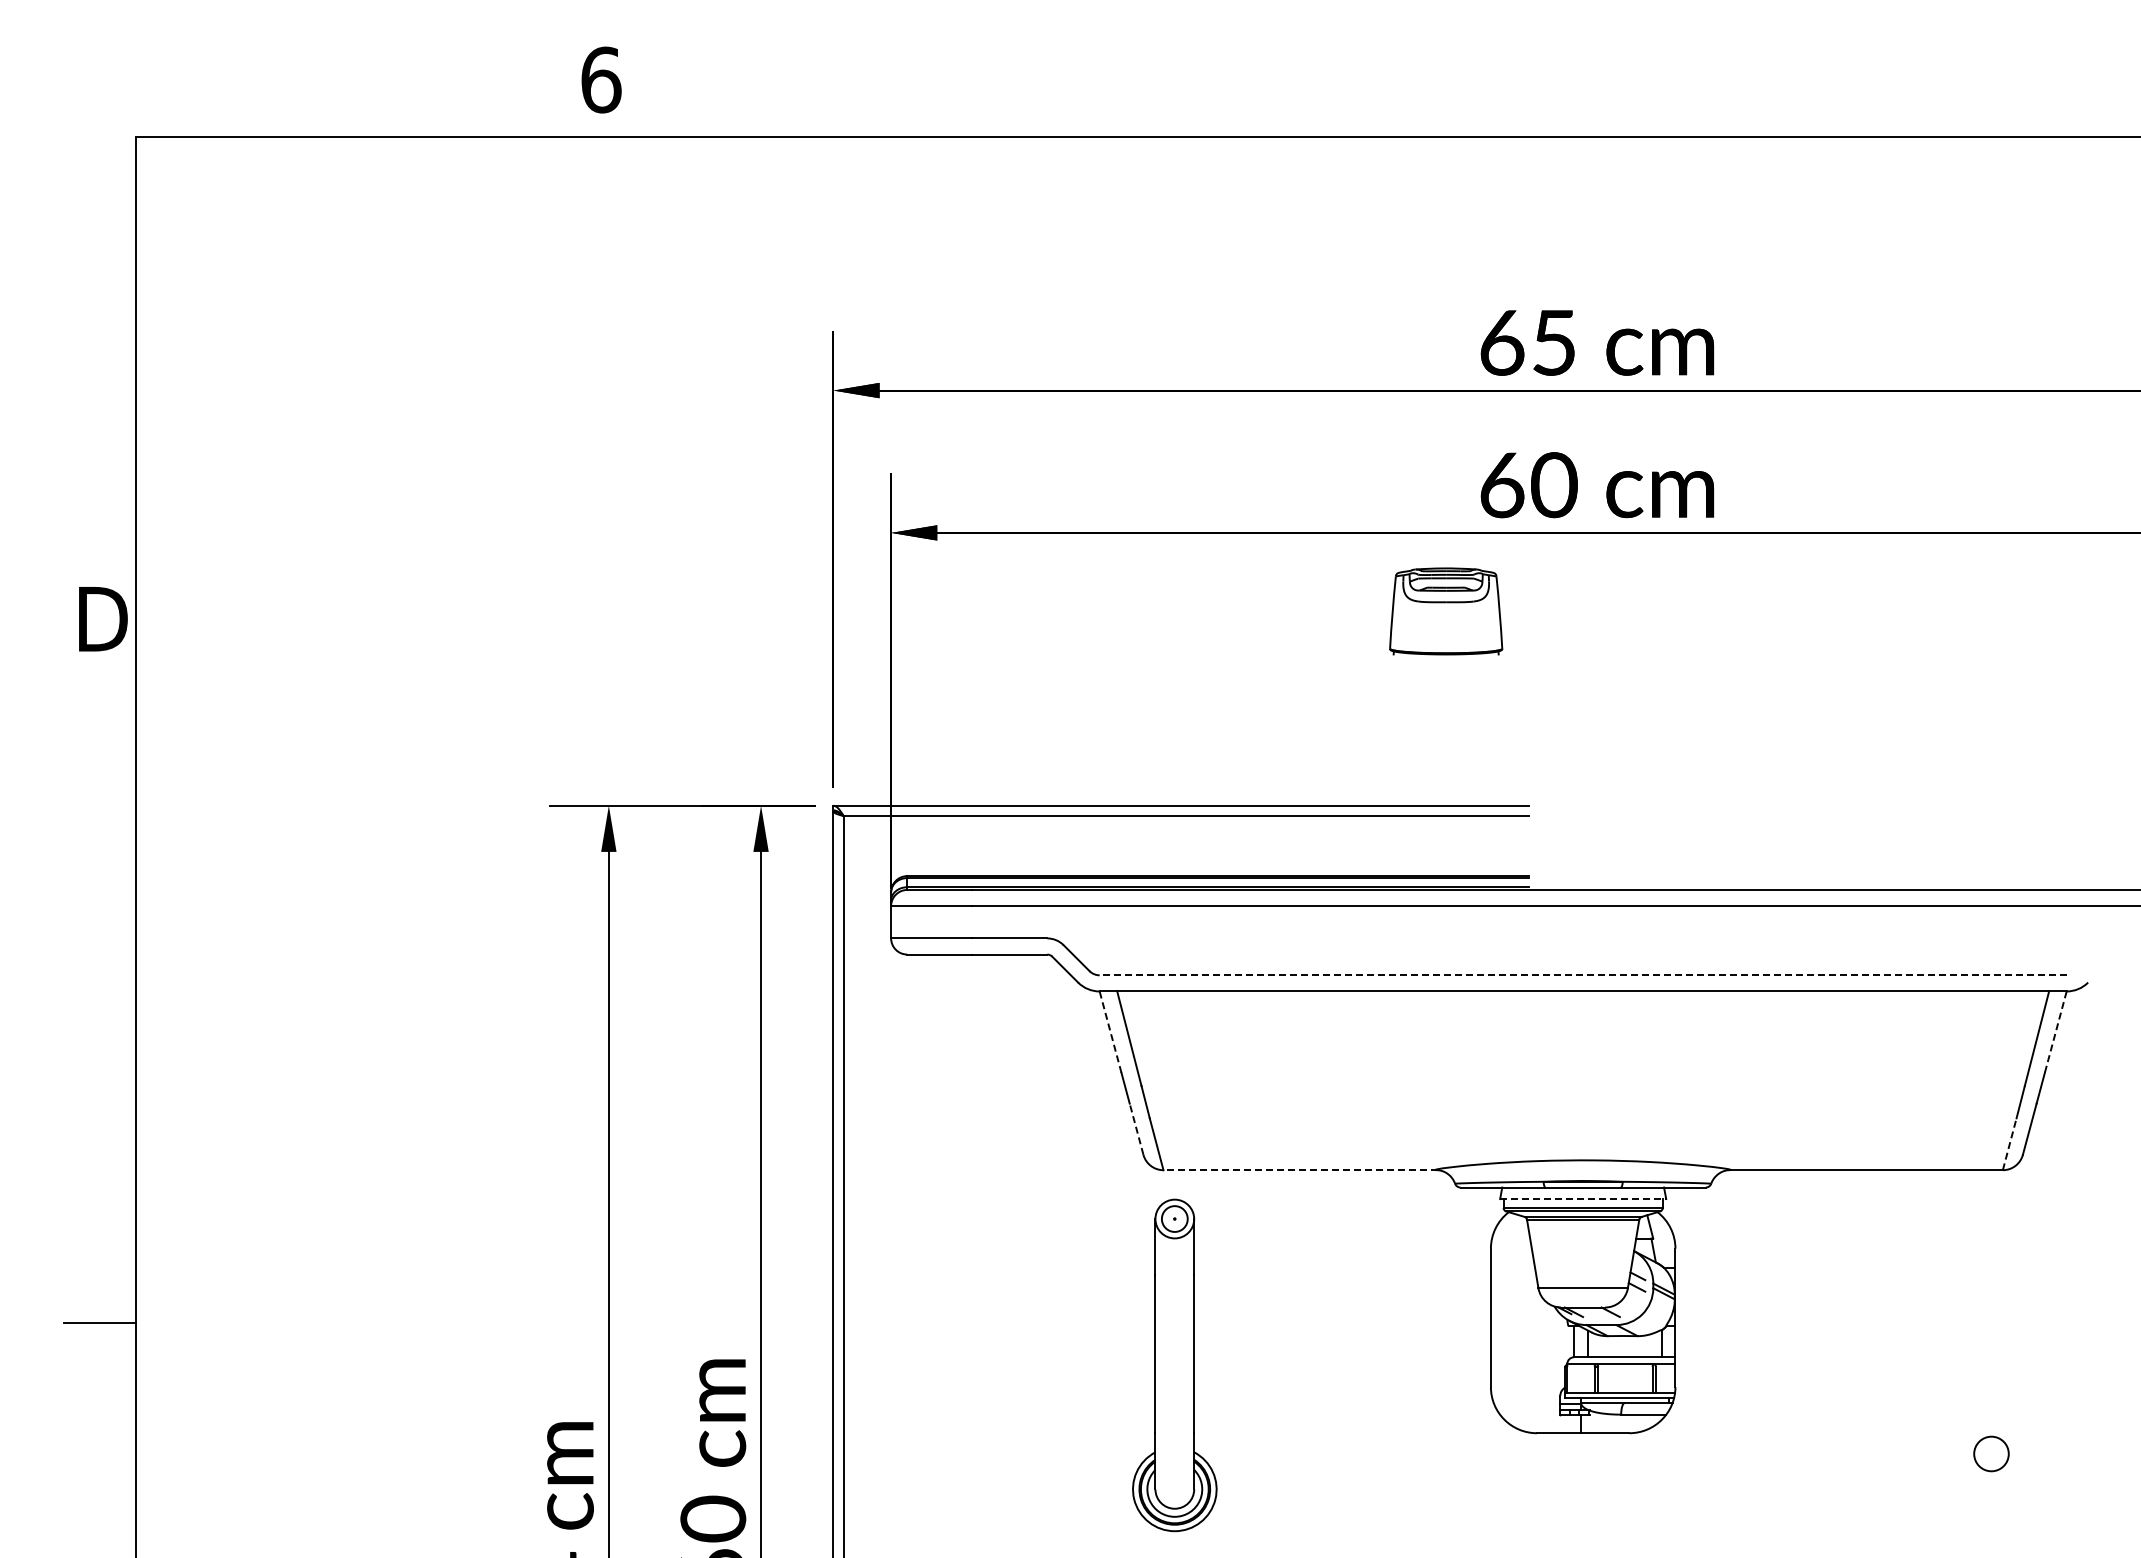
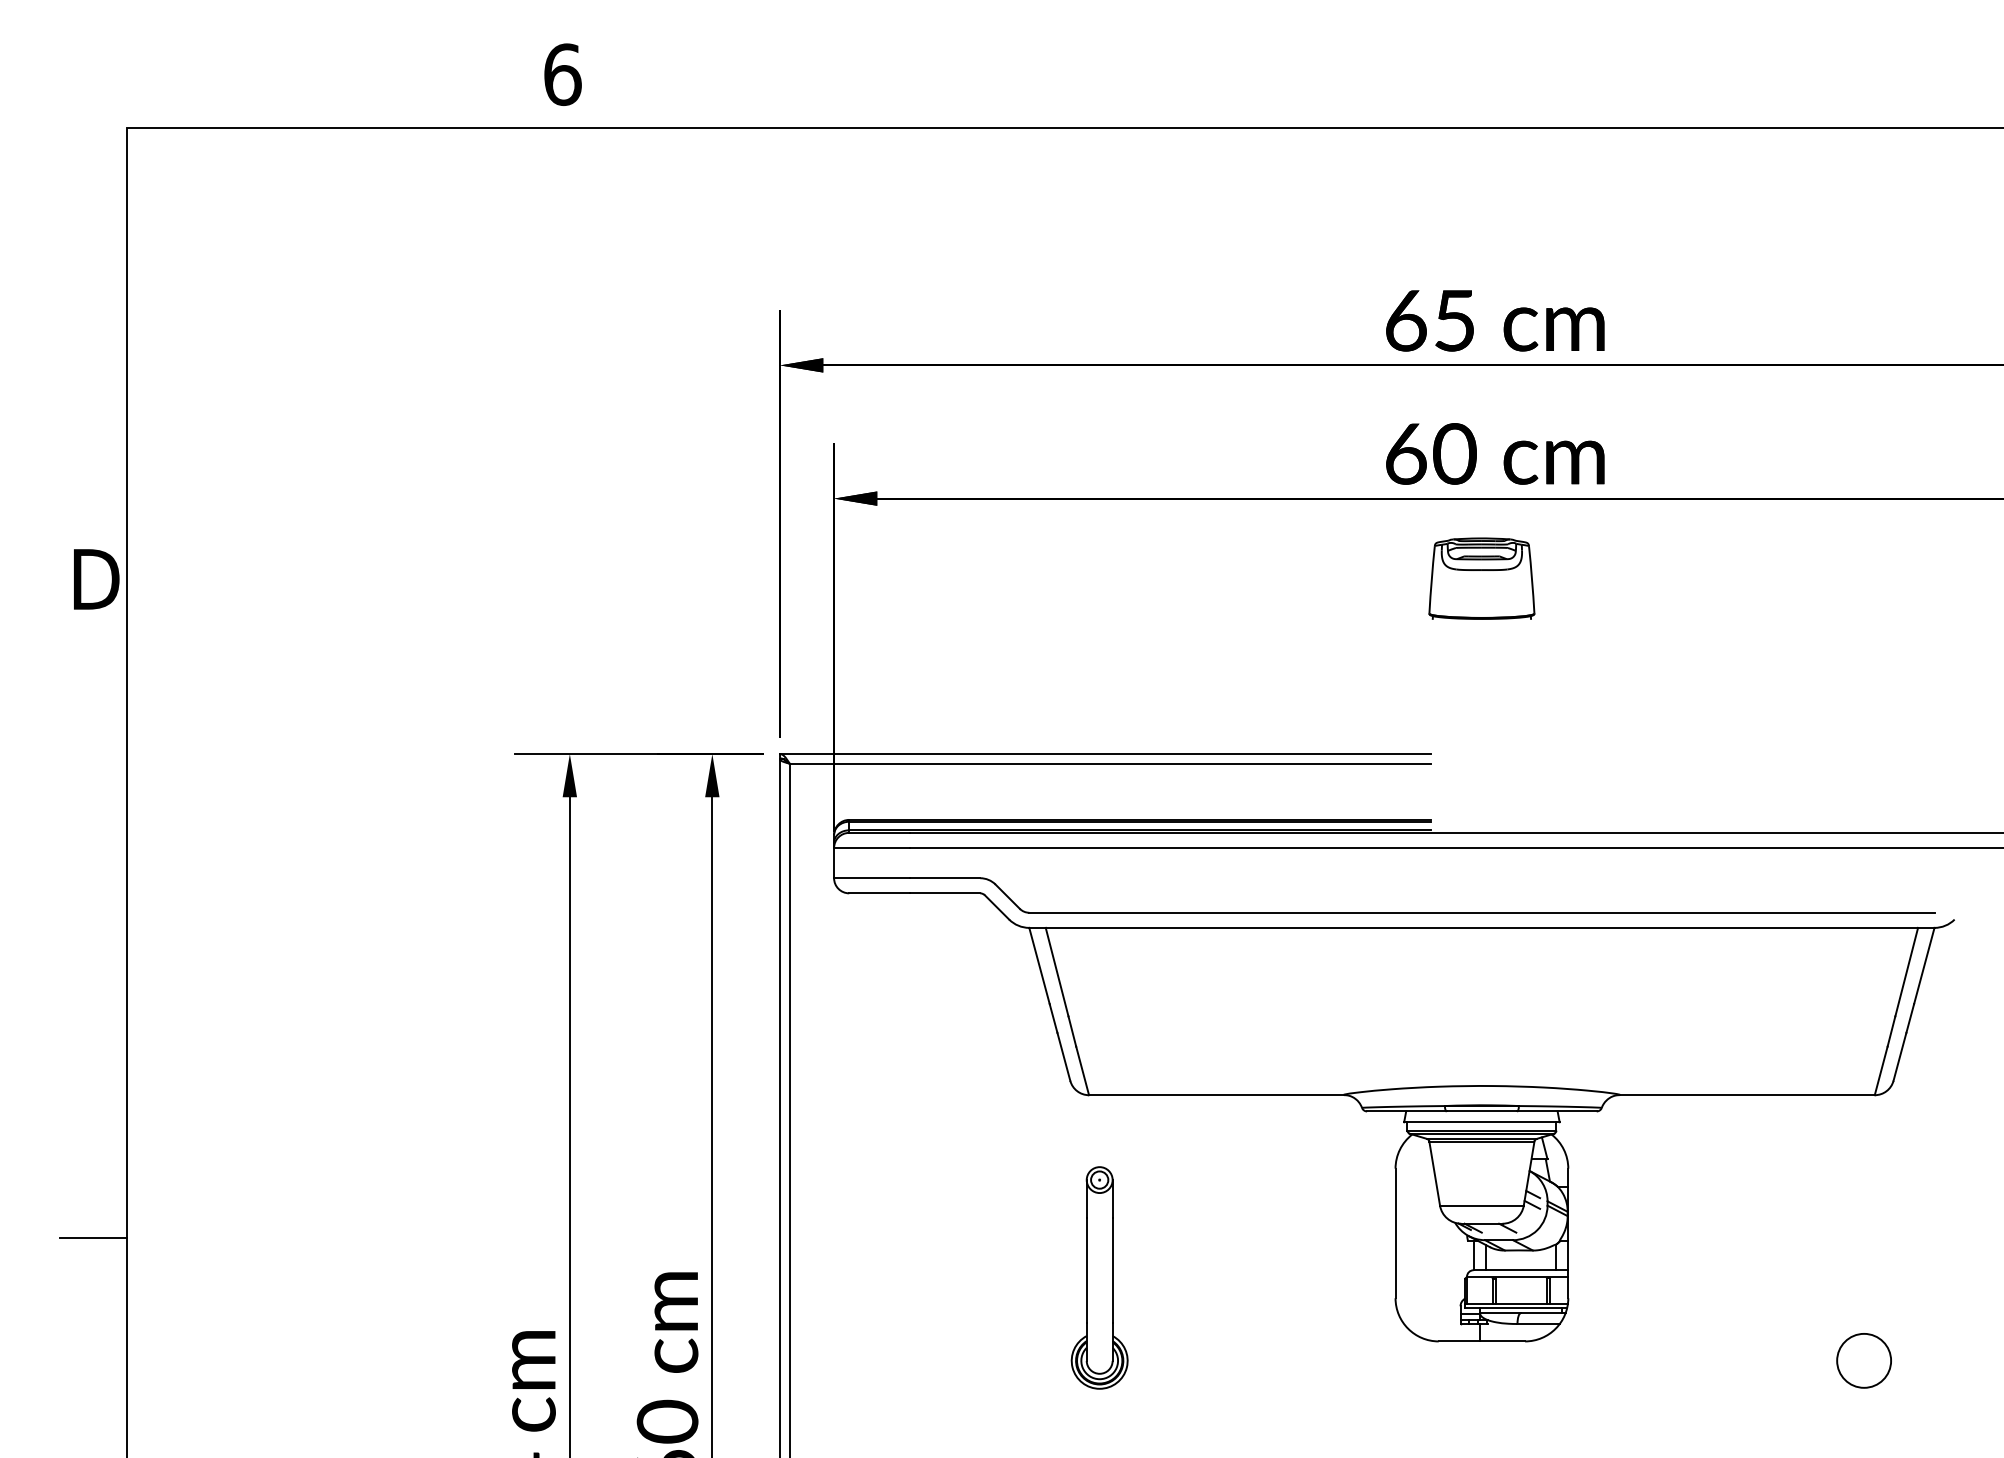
part: (1446, 611) -> (1482, 578), moved
line: (1583, 975) -> (1482, 912), dashed -> solid
line: (1110, 1031) -> (1039, 965), dashed -> solid
line: (2055, 1032) -> (1924, 966), dashed -> solid
line: (1136, 1128) -> (1063, 1056), dashed -> solid
line: (2009, 1144) -> (1880, 1071), dashed -> solid
line: (1300, 1170) -> (1217, 1095), dashed -> solid
line: (1583, 1199) -> (1482, 1122), dashed -> solid
part: (1174, 1365) -> (1099, 1278), size x0.71
circle: (1991, 1453) -> (1864, 1360), size x1.67

